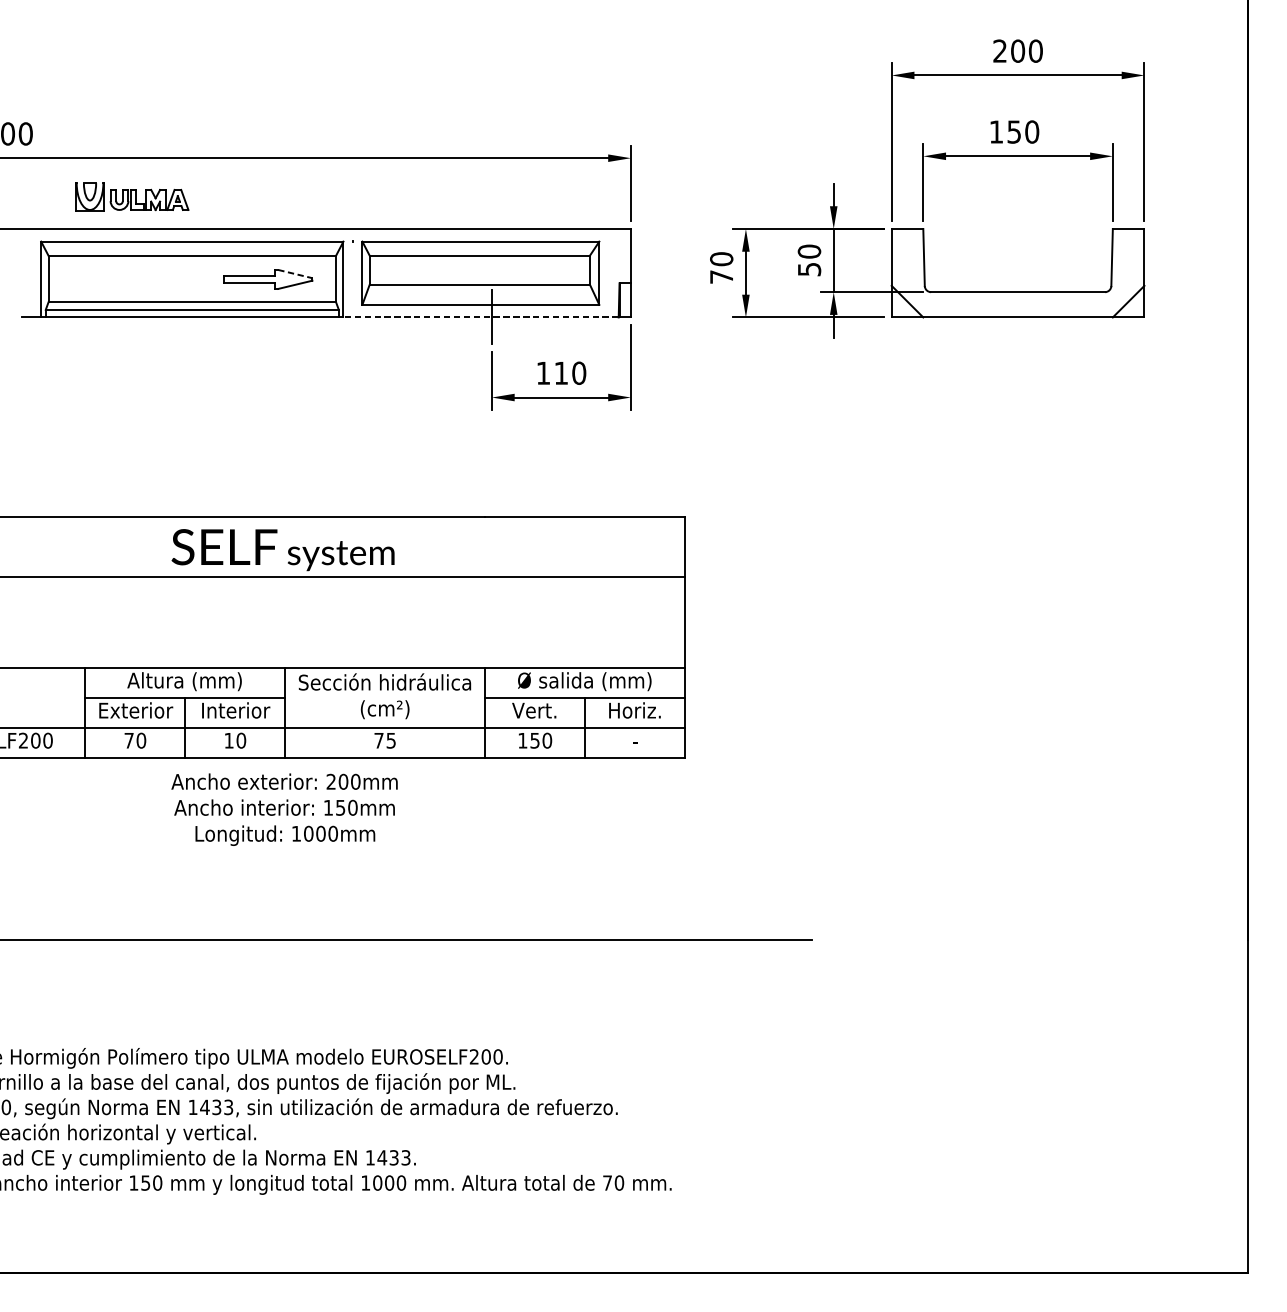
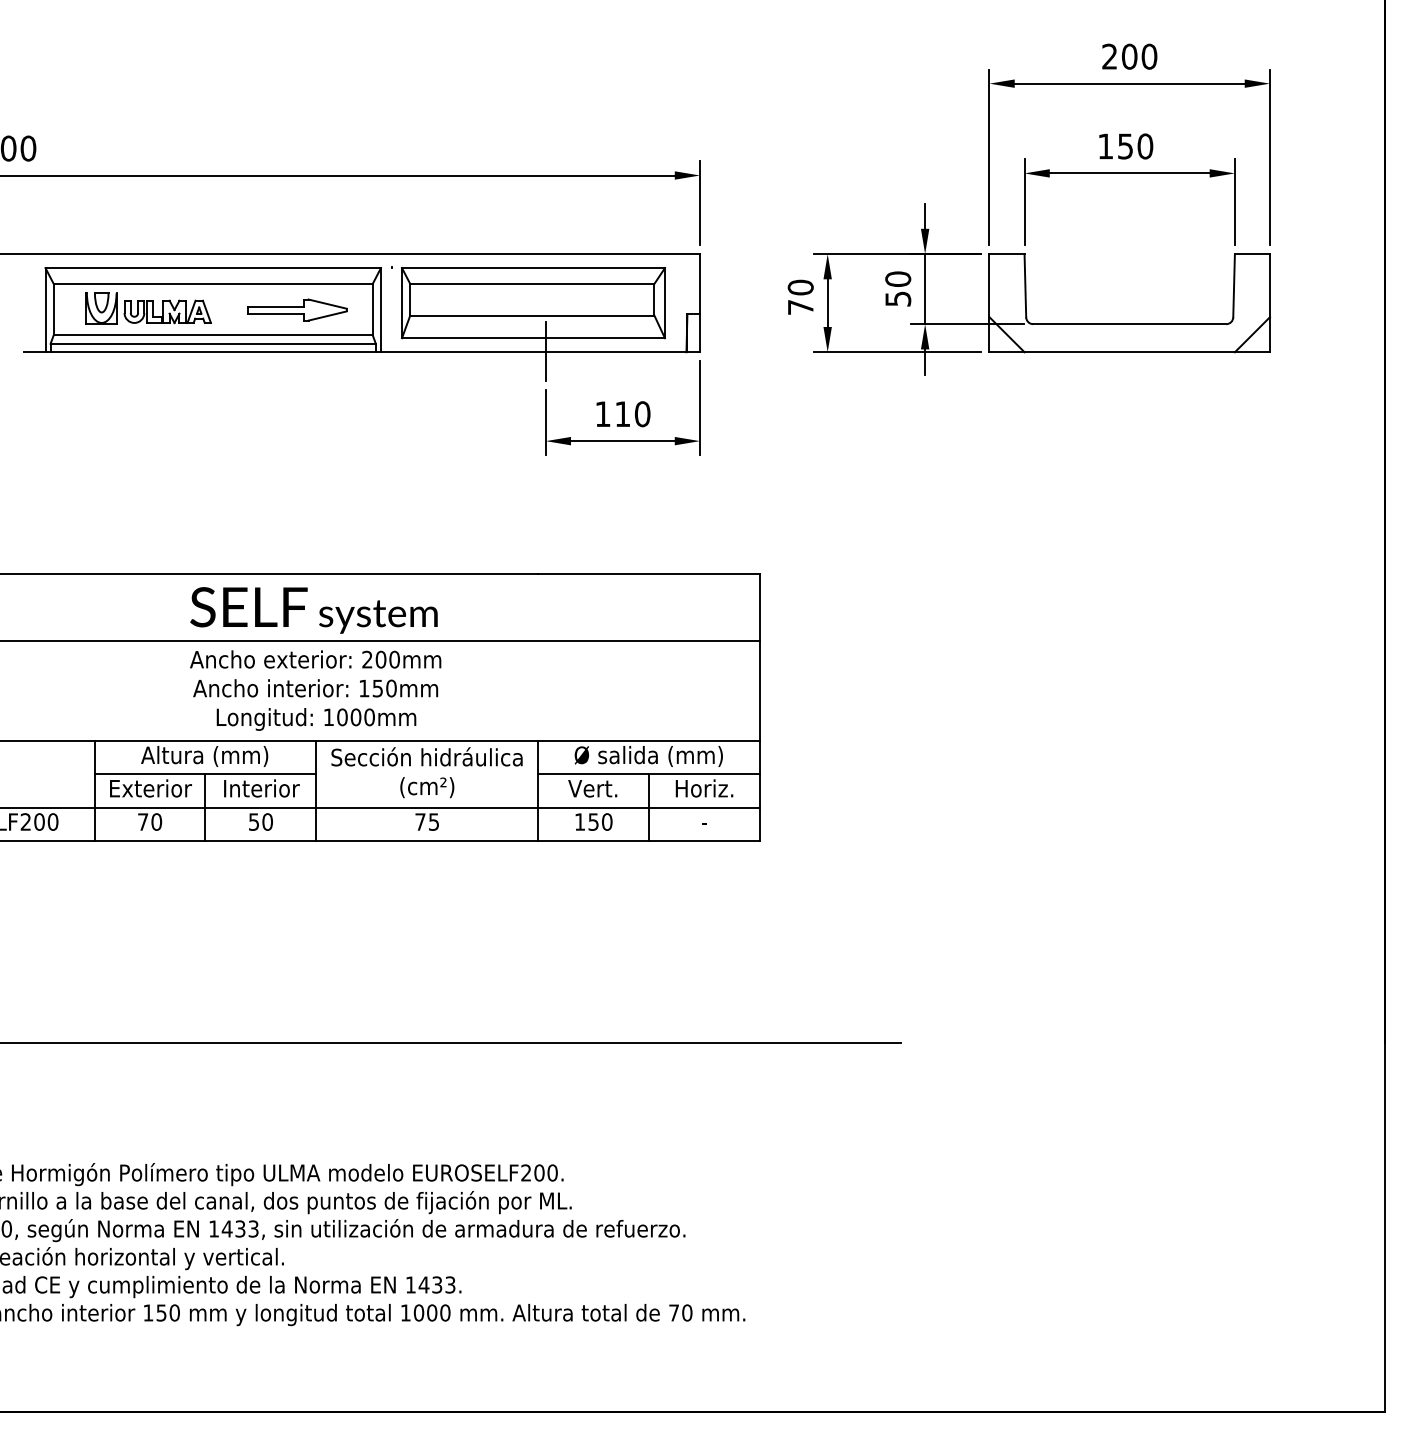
part: (132, 196) -> (148, 308), moved
line: (296, 274) -> (328, 304), dashed -> solid
line: (480, 317) -> (533, 352), dashed -> solid
text: (228, 740) -> (253, 821), 10 -> 50
text: (284, 809) -> (315, 690), moved

